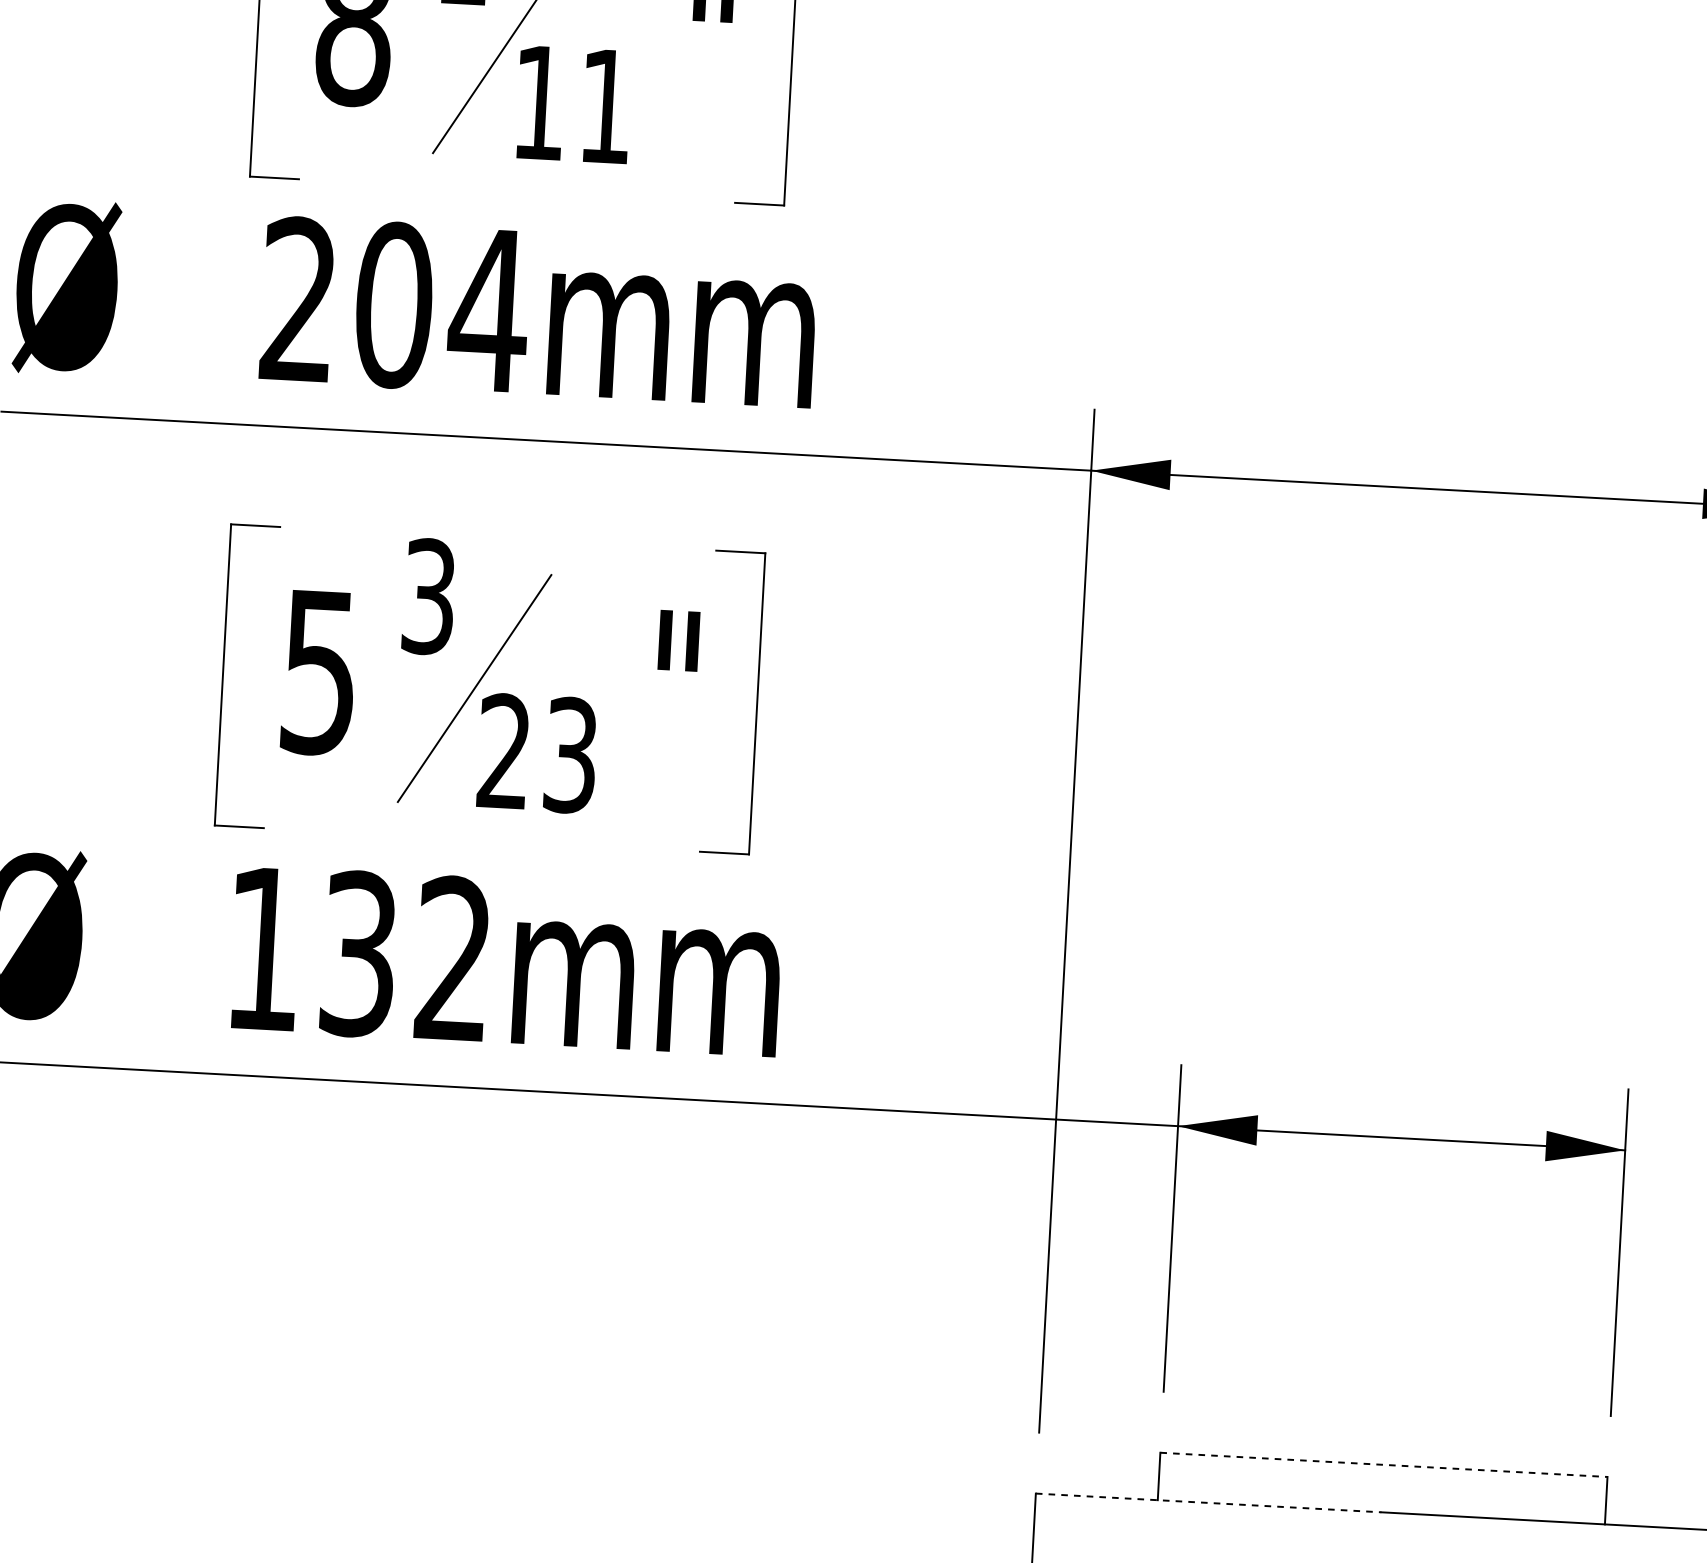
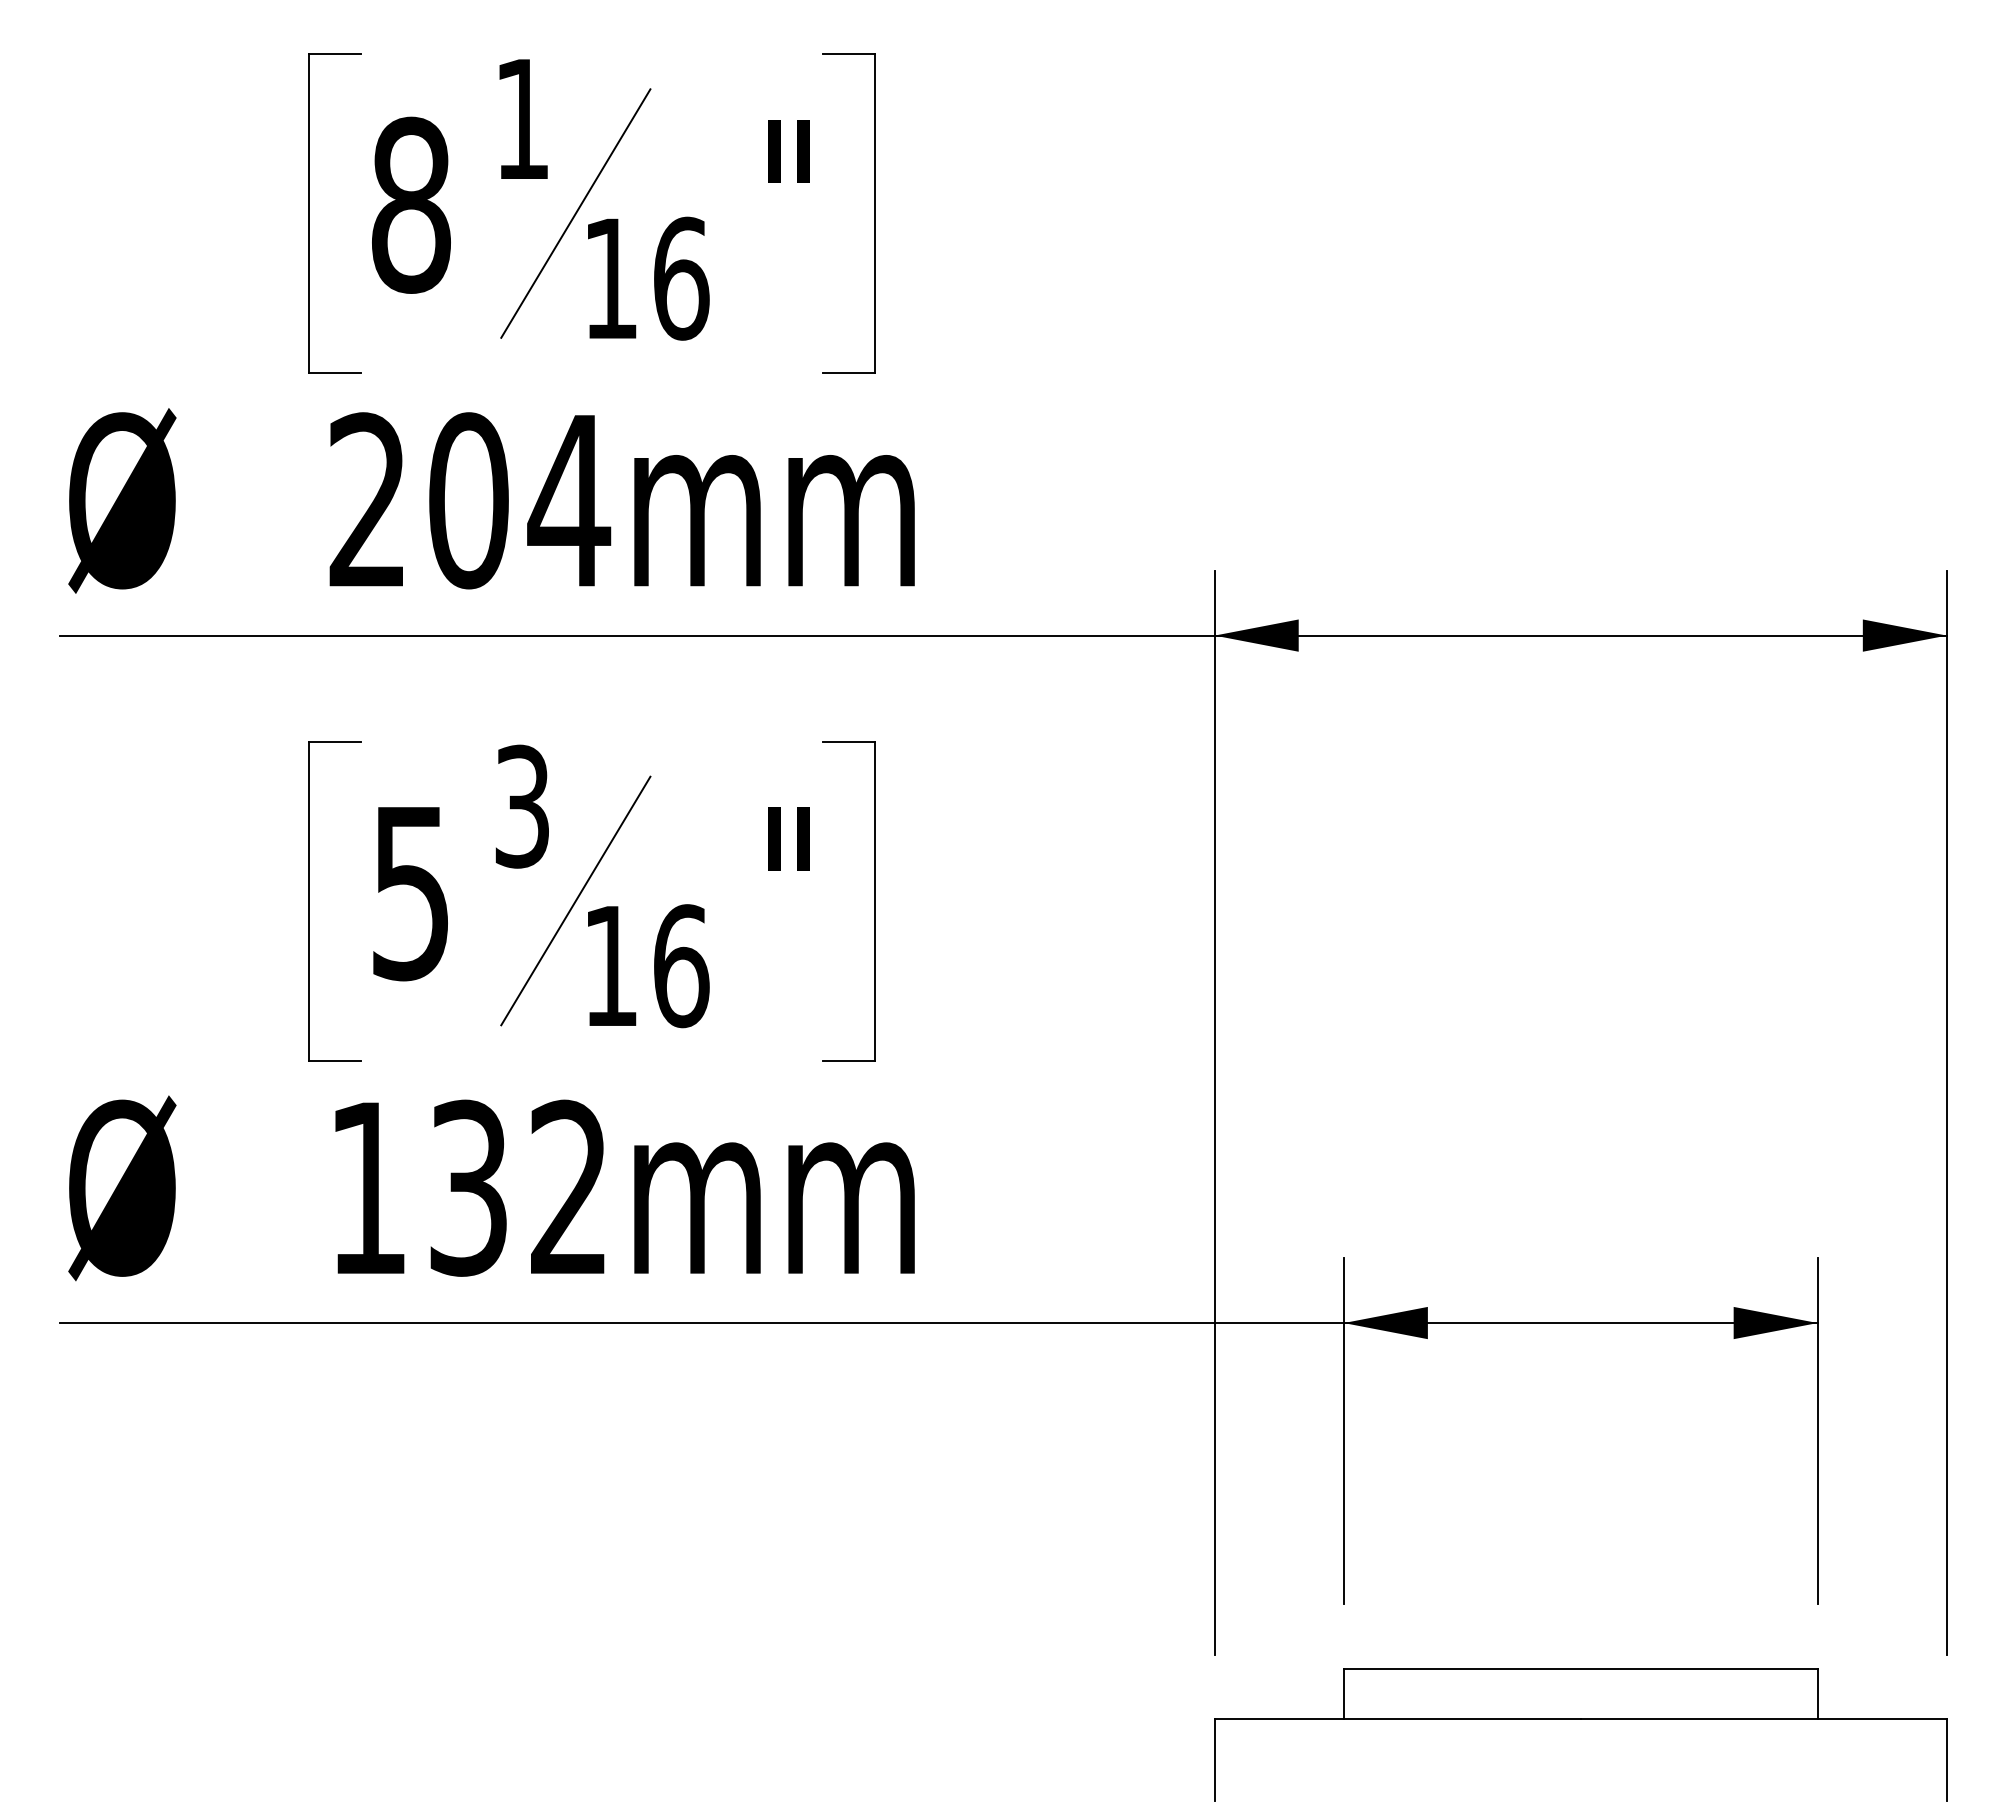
text: (606, 106) -> (681, 278), 11 -> 16
text: (537, 753) -> (646, 966), 23 -> 16
line: (1383, 1465) -> (1580, 1669), dashed -> solid
line: (1209, 1503) -> (1398, 1719), dashed -> solid

